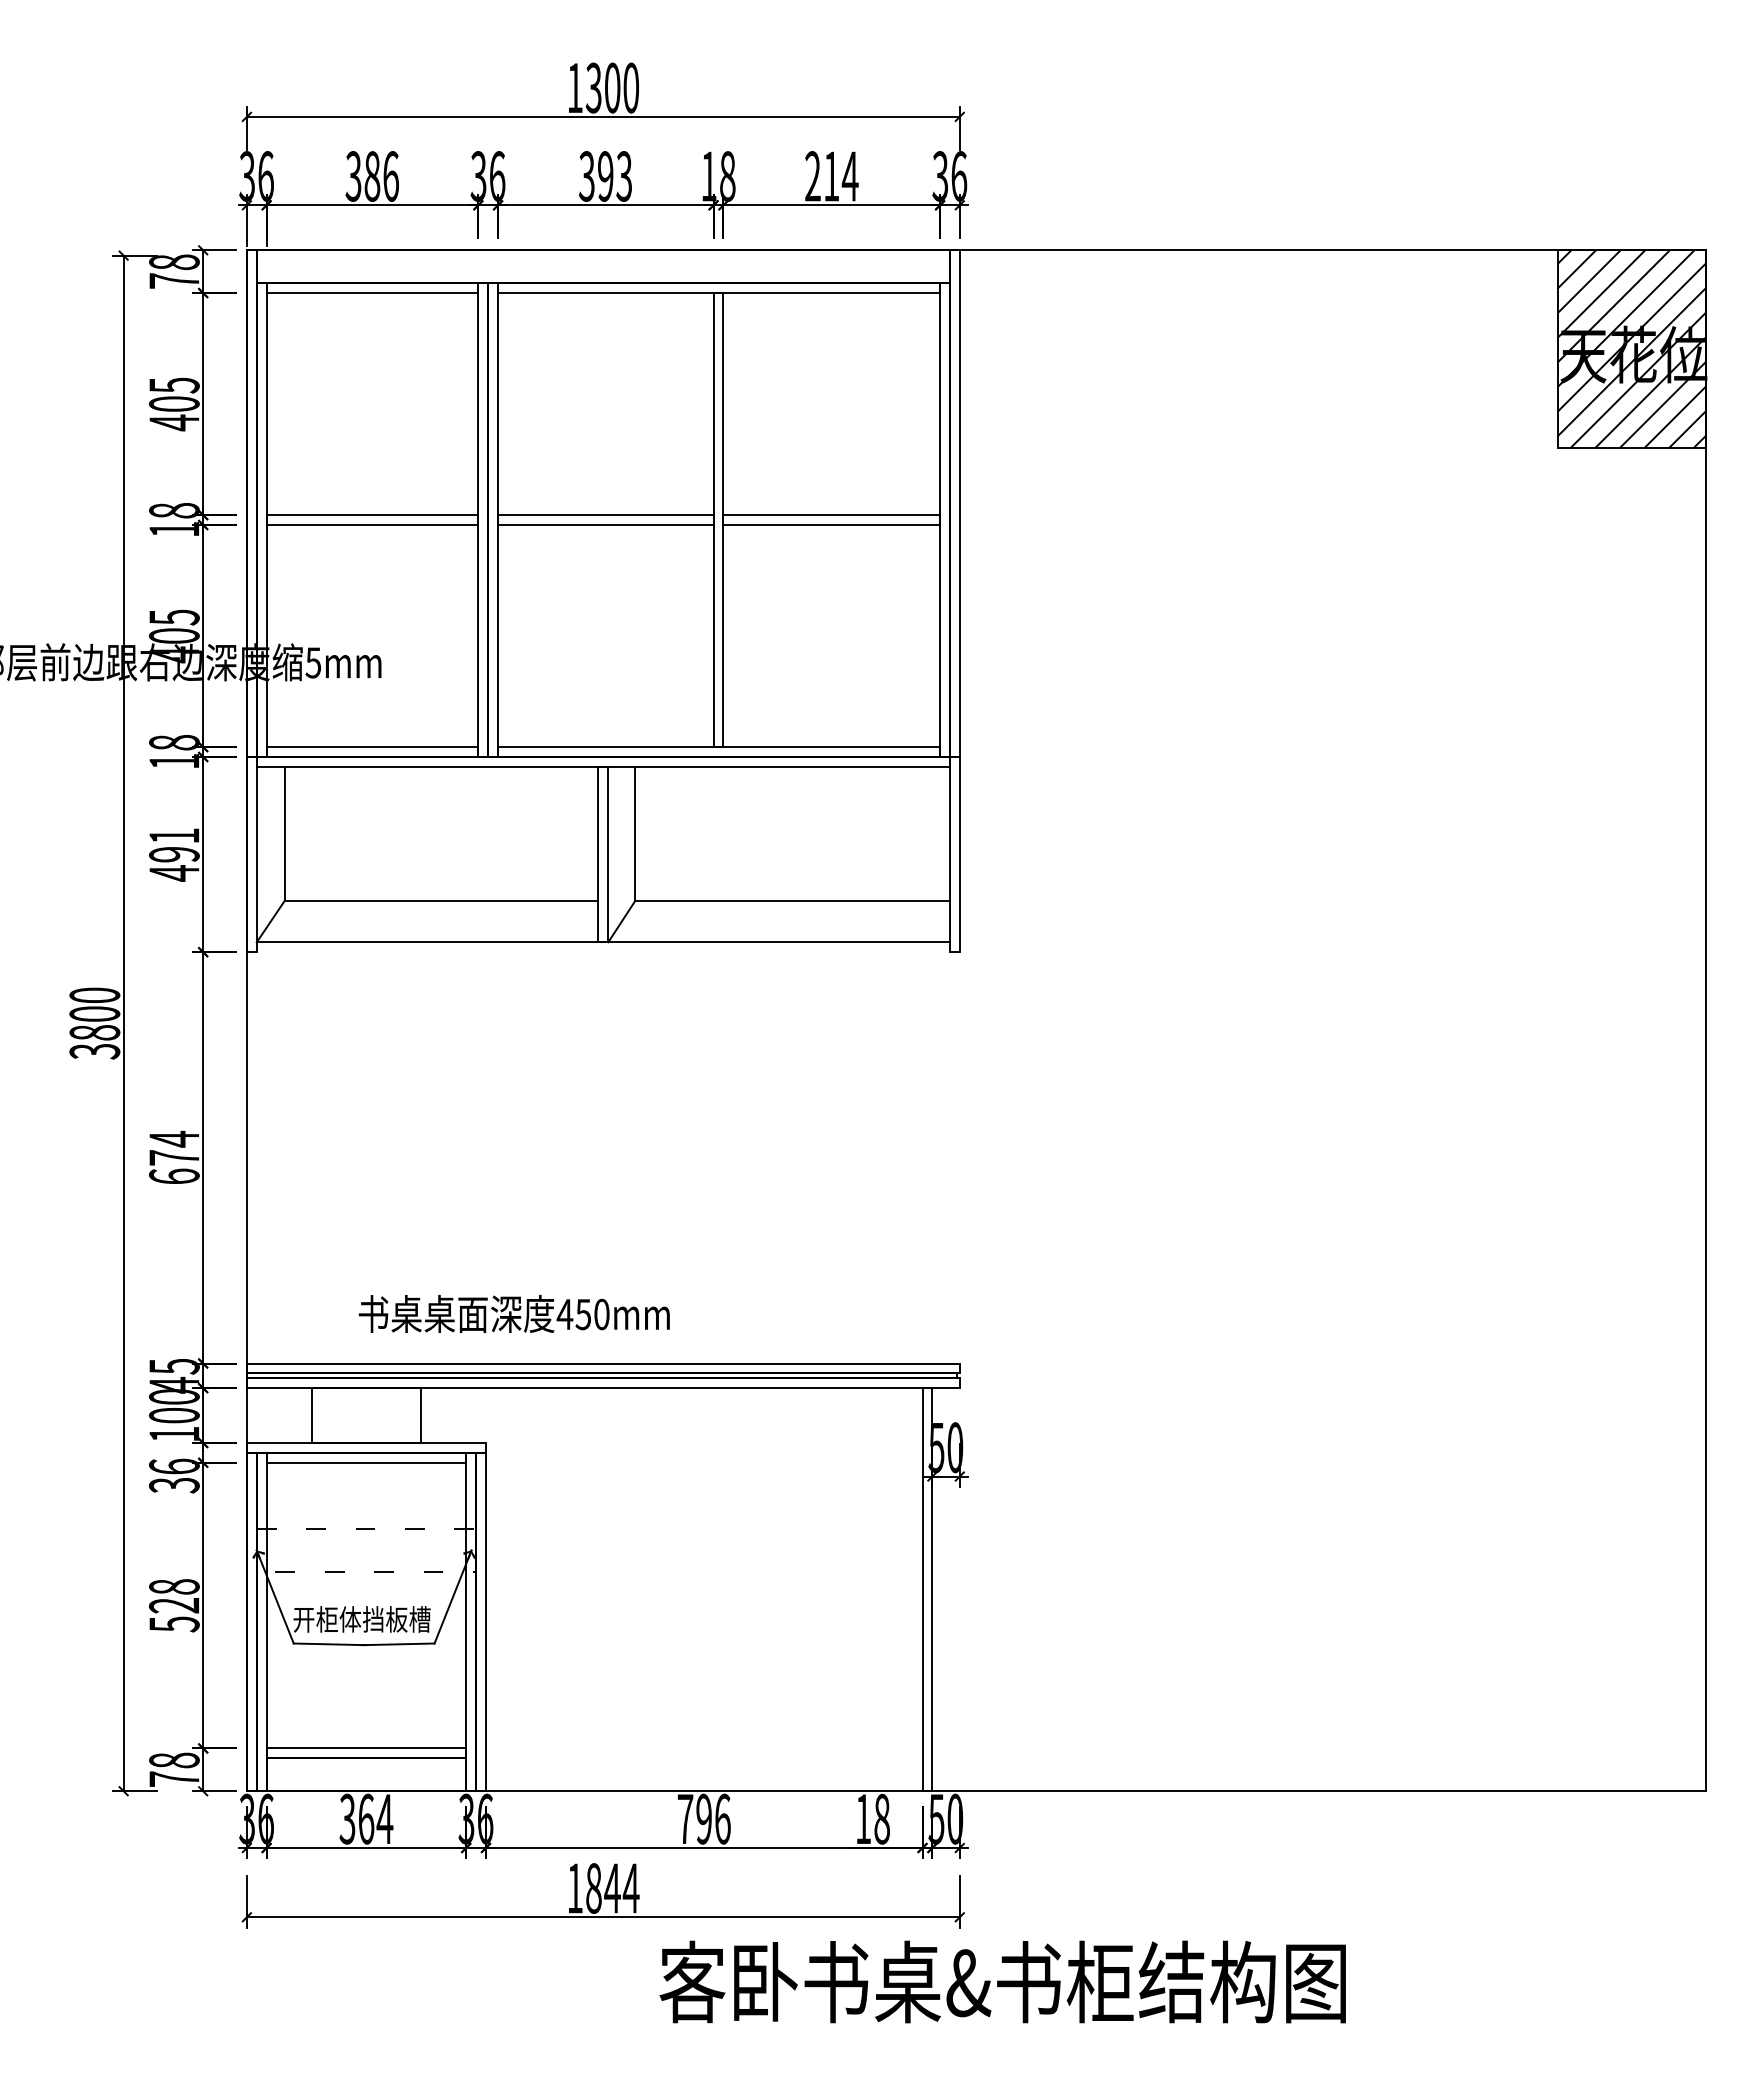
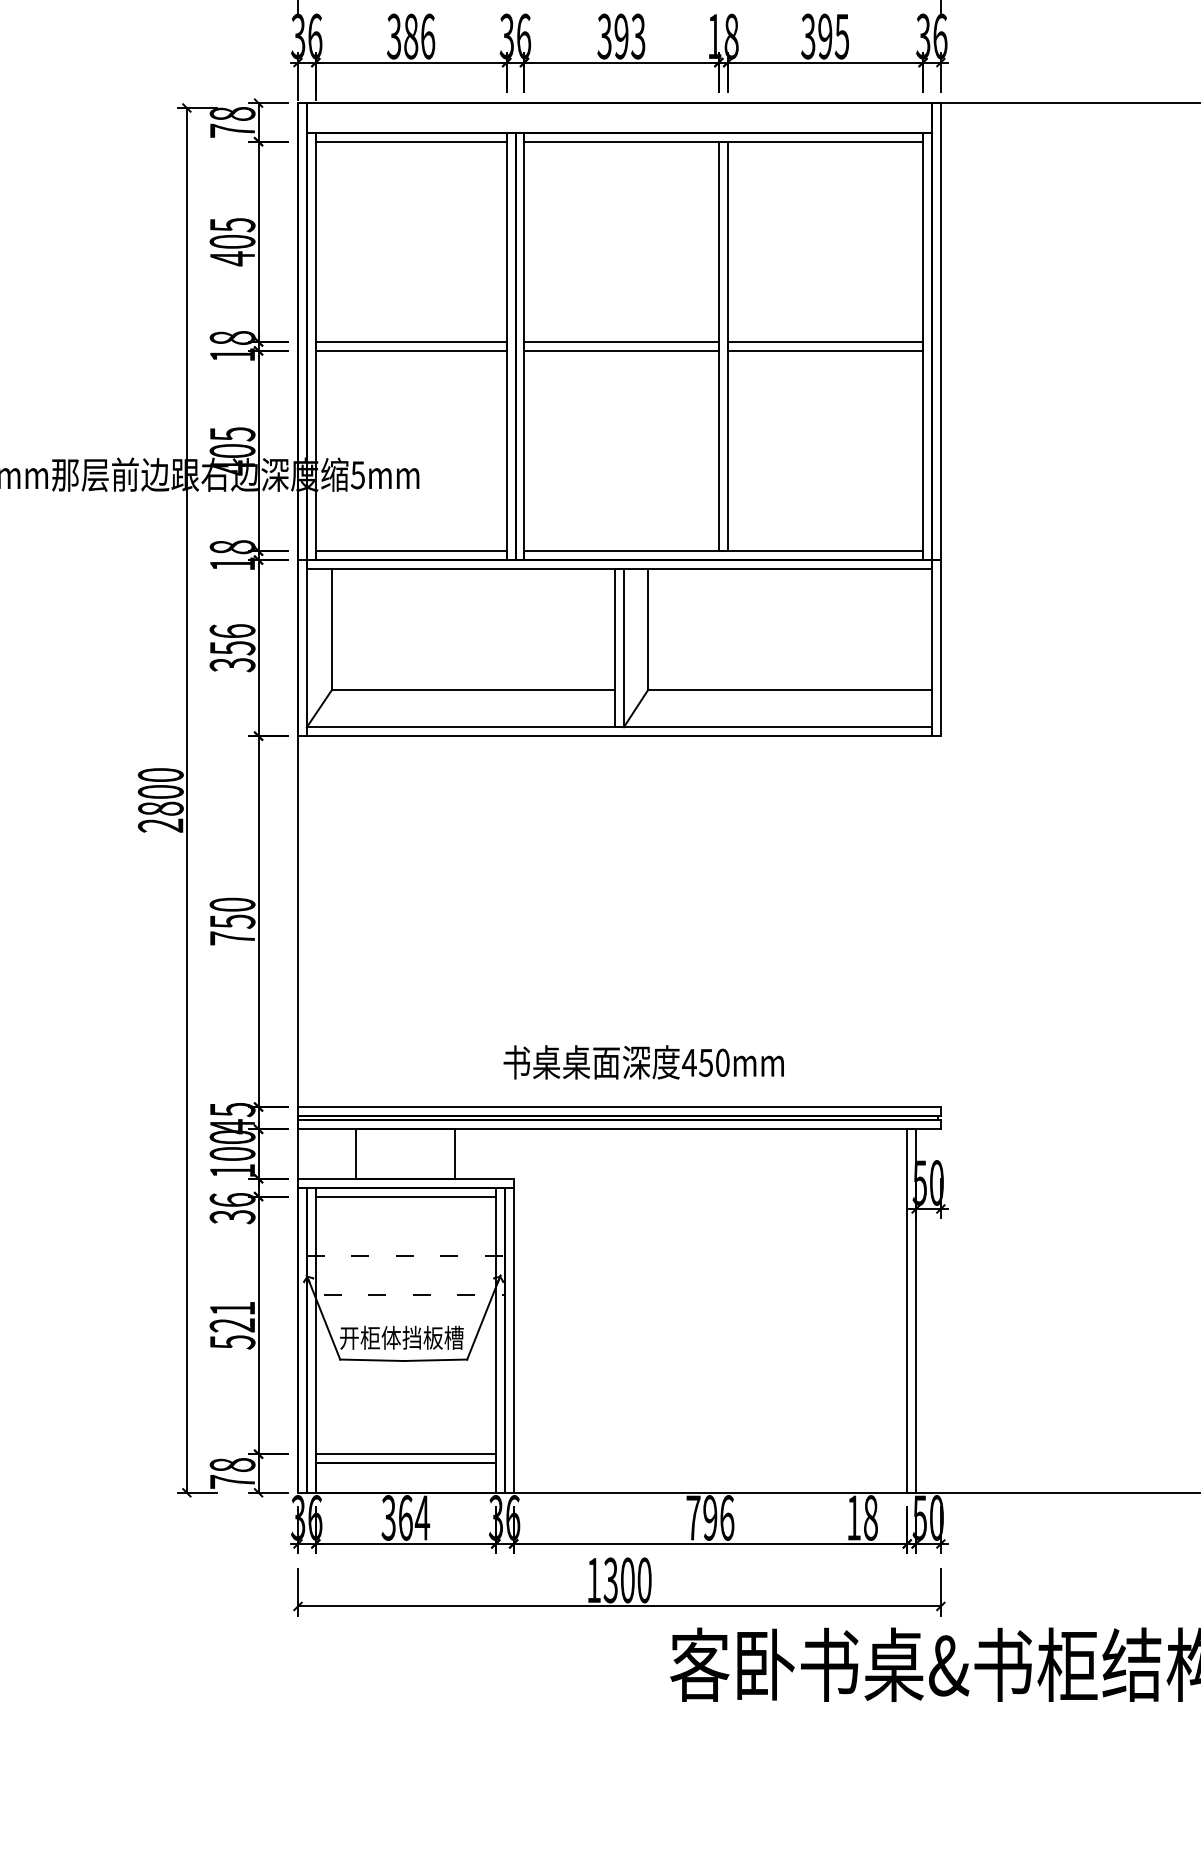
text: (831, 176) -> (825, 36), 214 -> 395
text: (173, 854) -> (231, 648), 491 -> 356
line: (597, 952) -> (614, 736), added
text: (95, 1051) -> (161, 825), 3800 -> 2800
text: (173, 1157) -> (231, 921), 674 -> 750
text: (514, 1313) -> (643, 1061), moved
text: (174, 1586) -> (232, 1308), 528 -> 521
text: (612, 1888) -> (627, 1580), 1844 -> 1300

